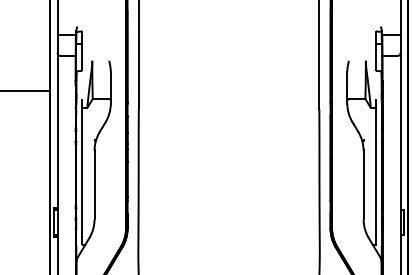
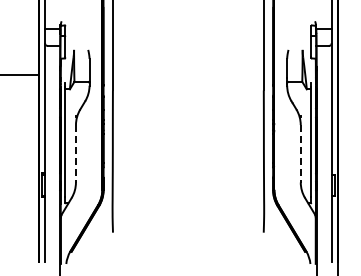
line: (93, 184) -> (75, 153), solid -> dashed
line: (363, 184) -> (300, 153), solid -> dashed

